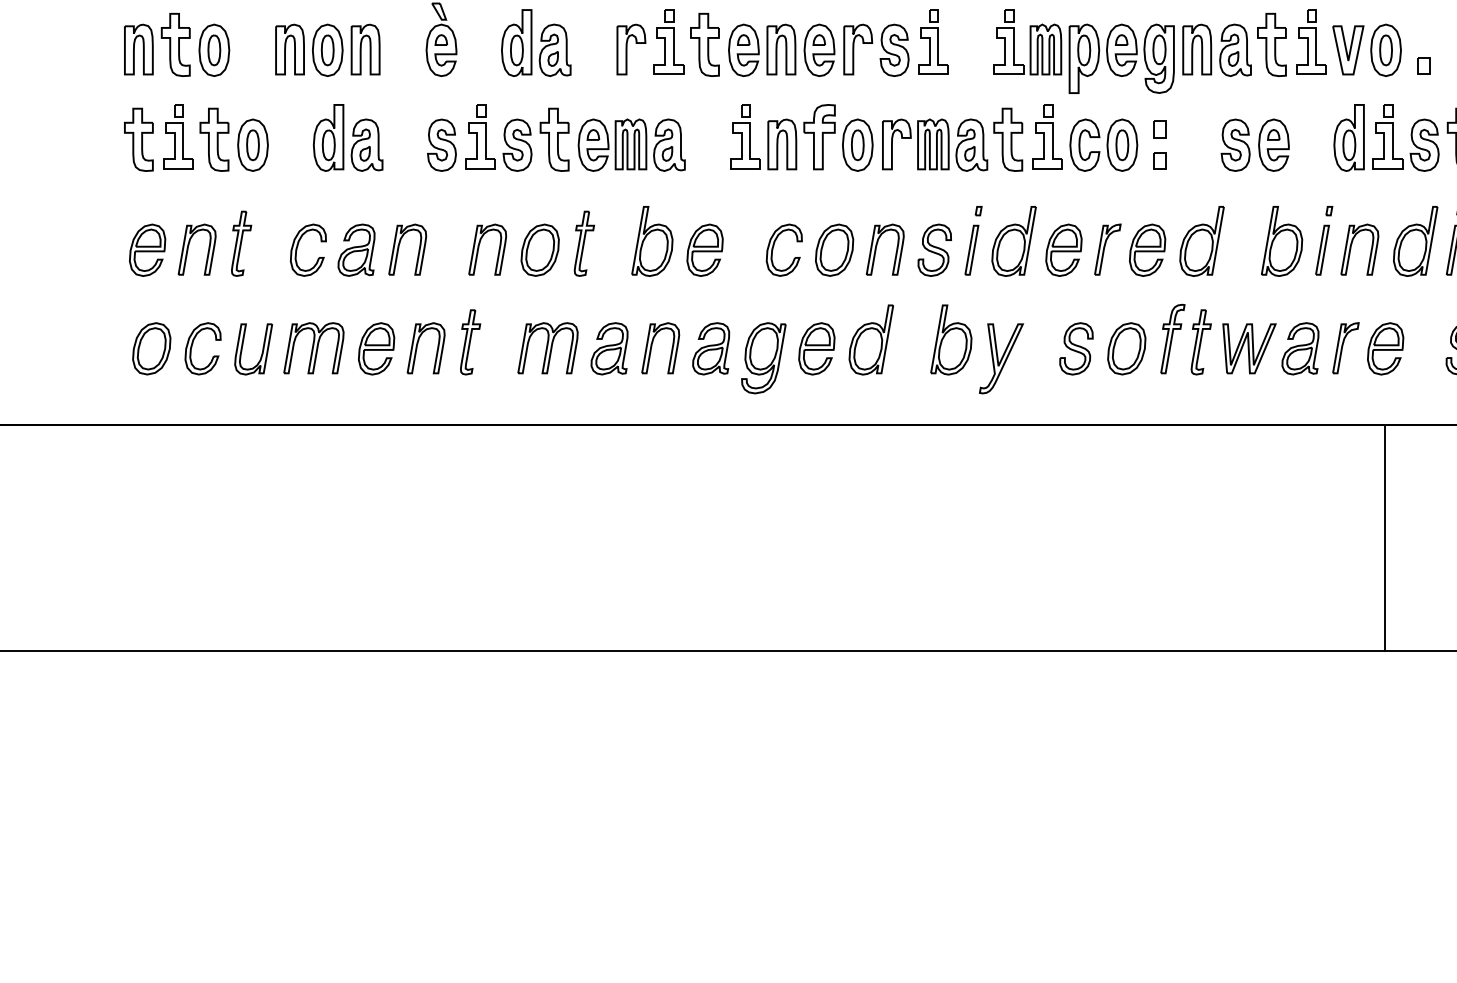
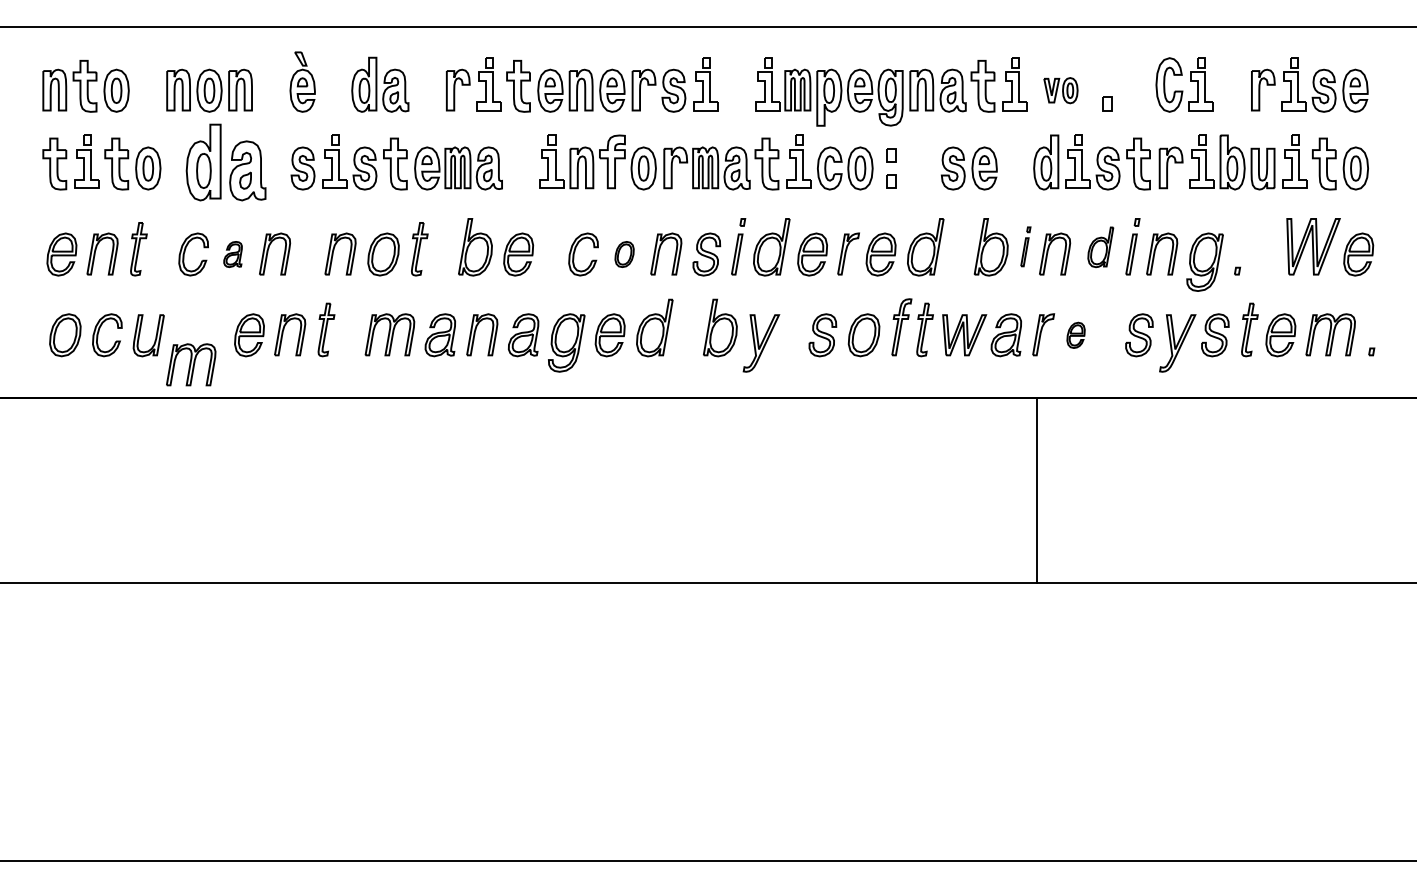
part: (1366, 50) -> (1060, 90), size x0.6
part: (348, 137) -> (226, 162), size x1.4
part: (1323, 240) -> (1025, 246), size x0.7
part: (1415, 241) -> (1100, 247), size x0.7
part: (355, 250) -> (232, 254), size x0.6
part: (834, 250) -> (624, 254), size x0.6
part: (314, 347) -> (191, 364), moved
part: (1384, 349) -> (1075, 335), size x0.6
line: (1384, 538) -> (1037, 490), moved

